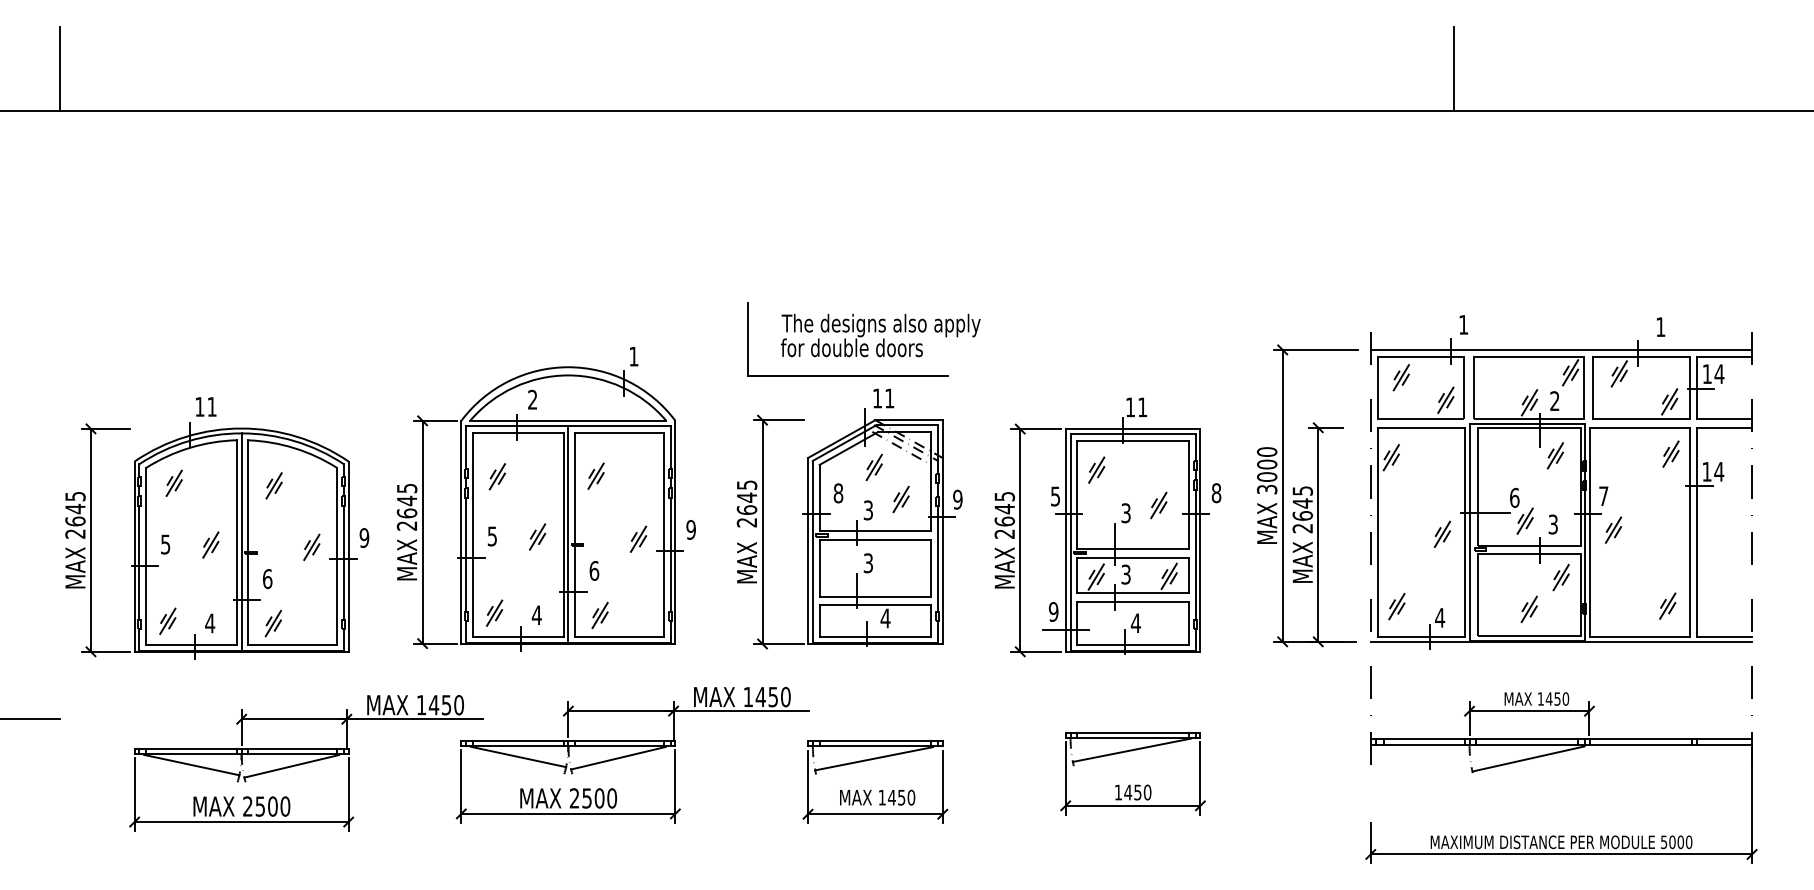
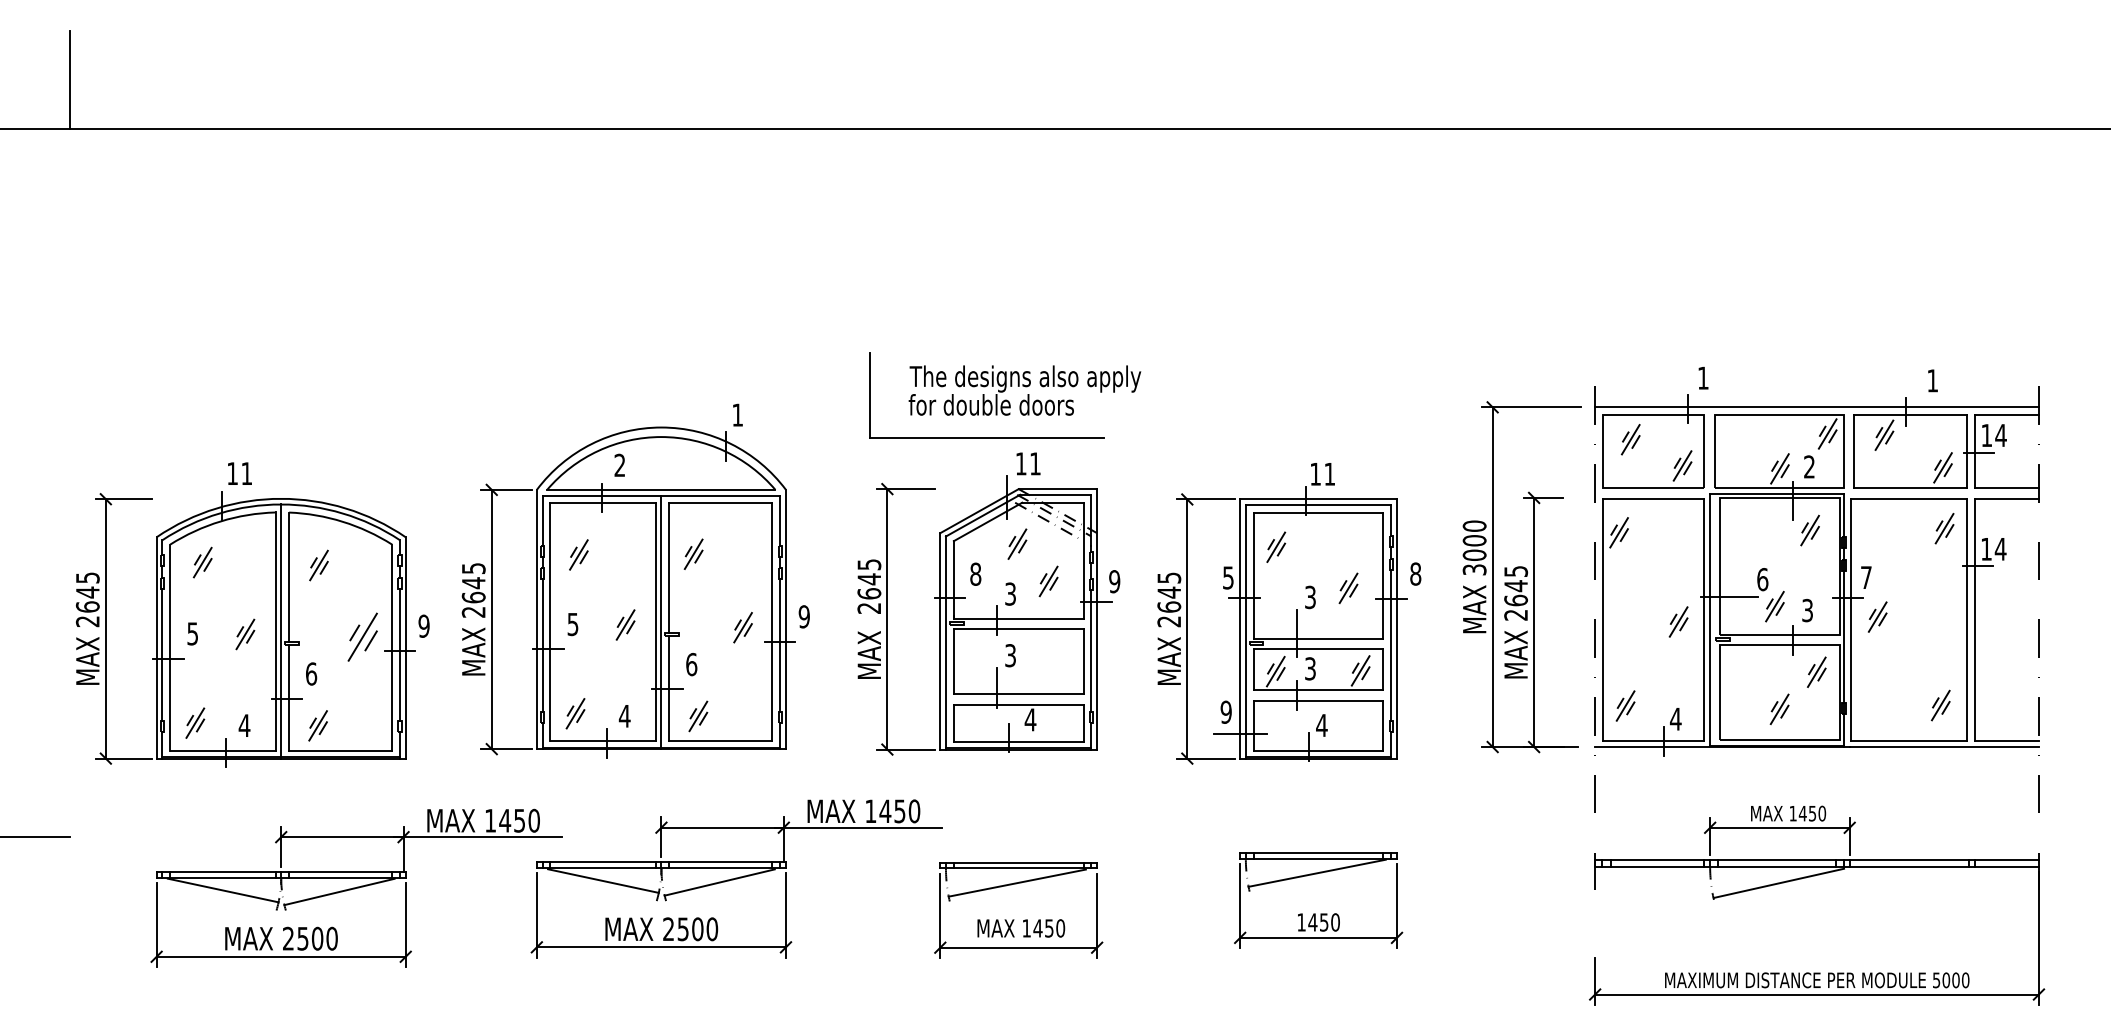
line: (1453, 69) -> (1691, 80), removed
part: (311, 546) -> (362, 636), size x1.6

